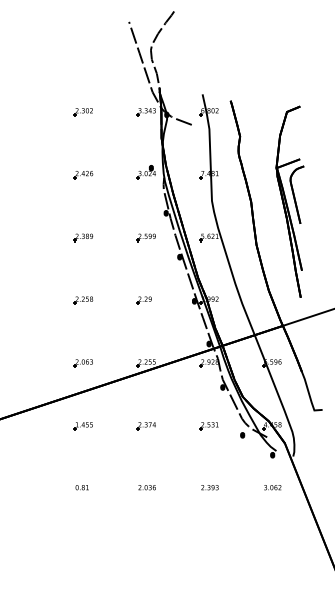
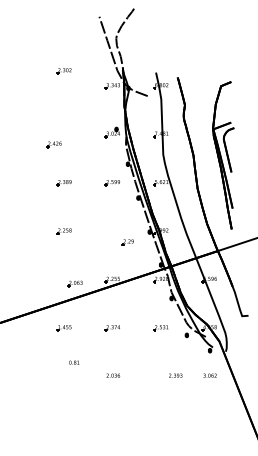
part: (82, 112) -> (63, 71), moved
part: (82, 174) -> (53, 144), moved
part: (143, 300) -> (127, 242), moved
part: (82, 362) -> (74, 283), moved
text: (82, 487) -> (74, 362), moved
text: (209, 487) -> (175, 375), moved

